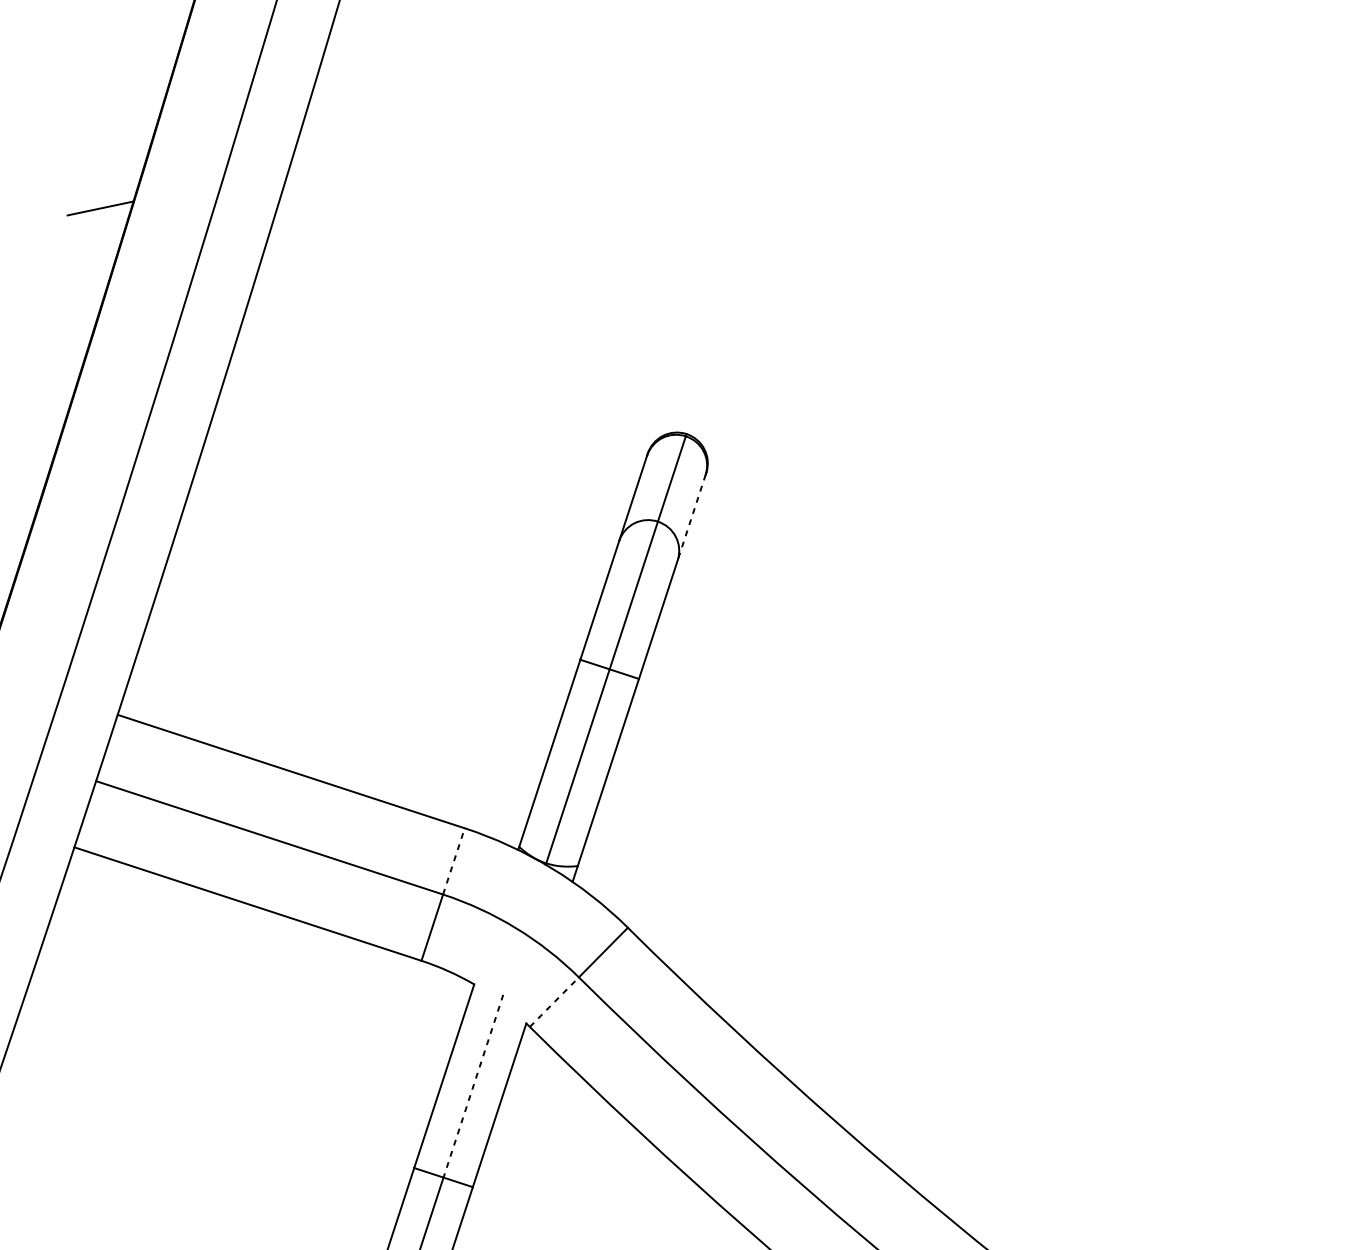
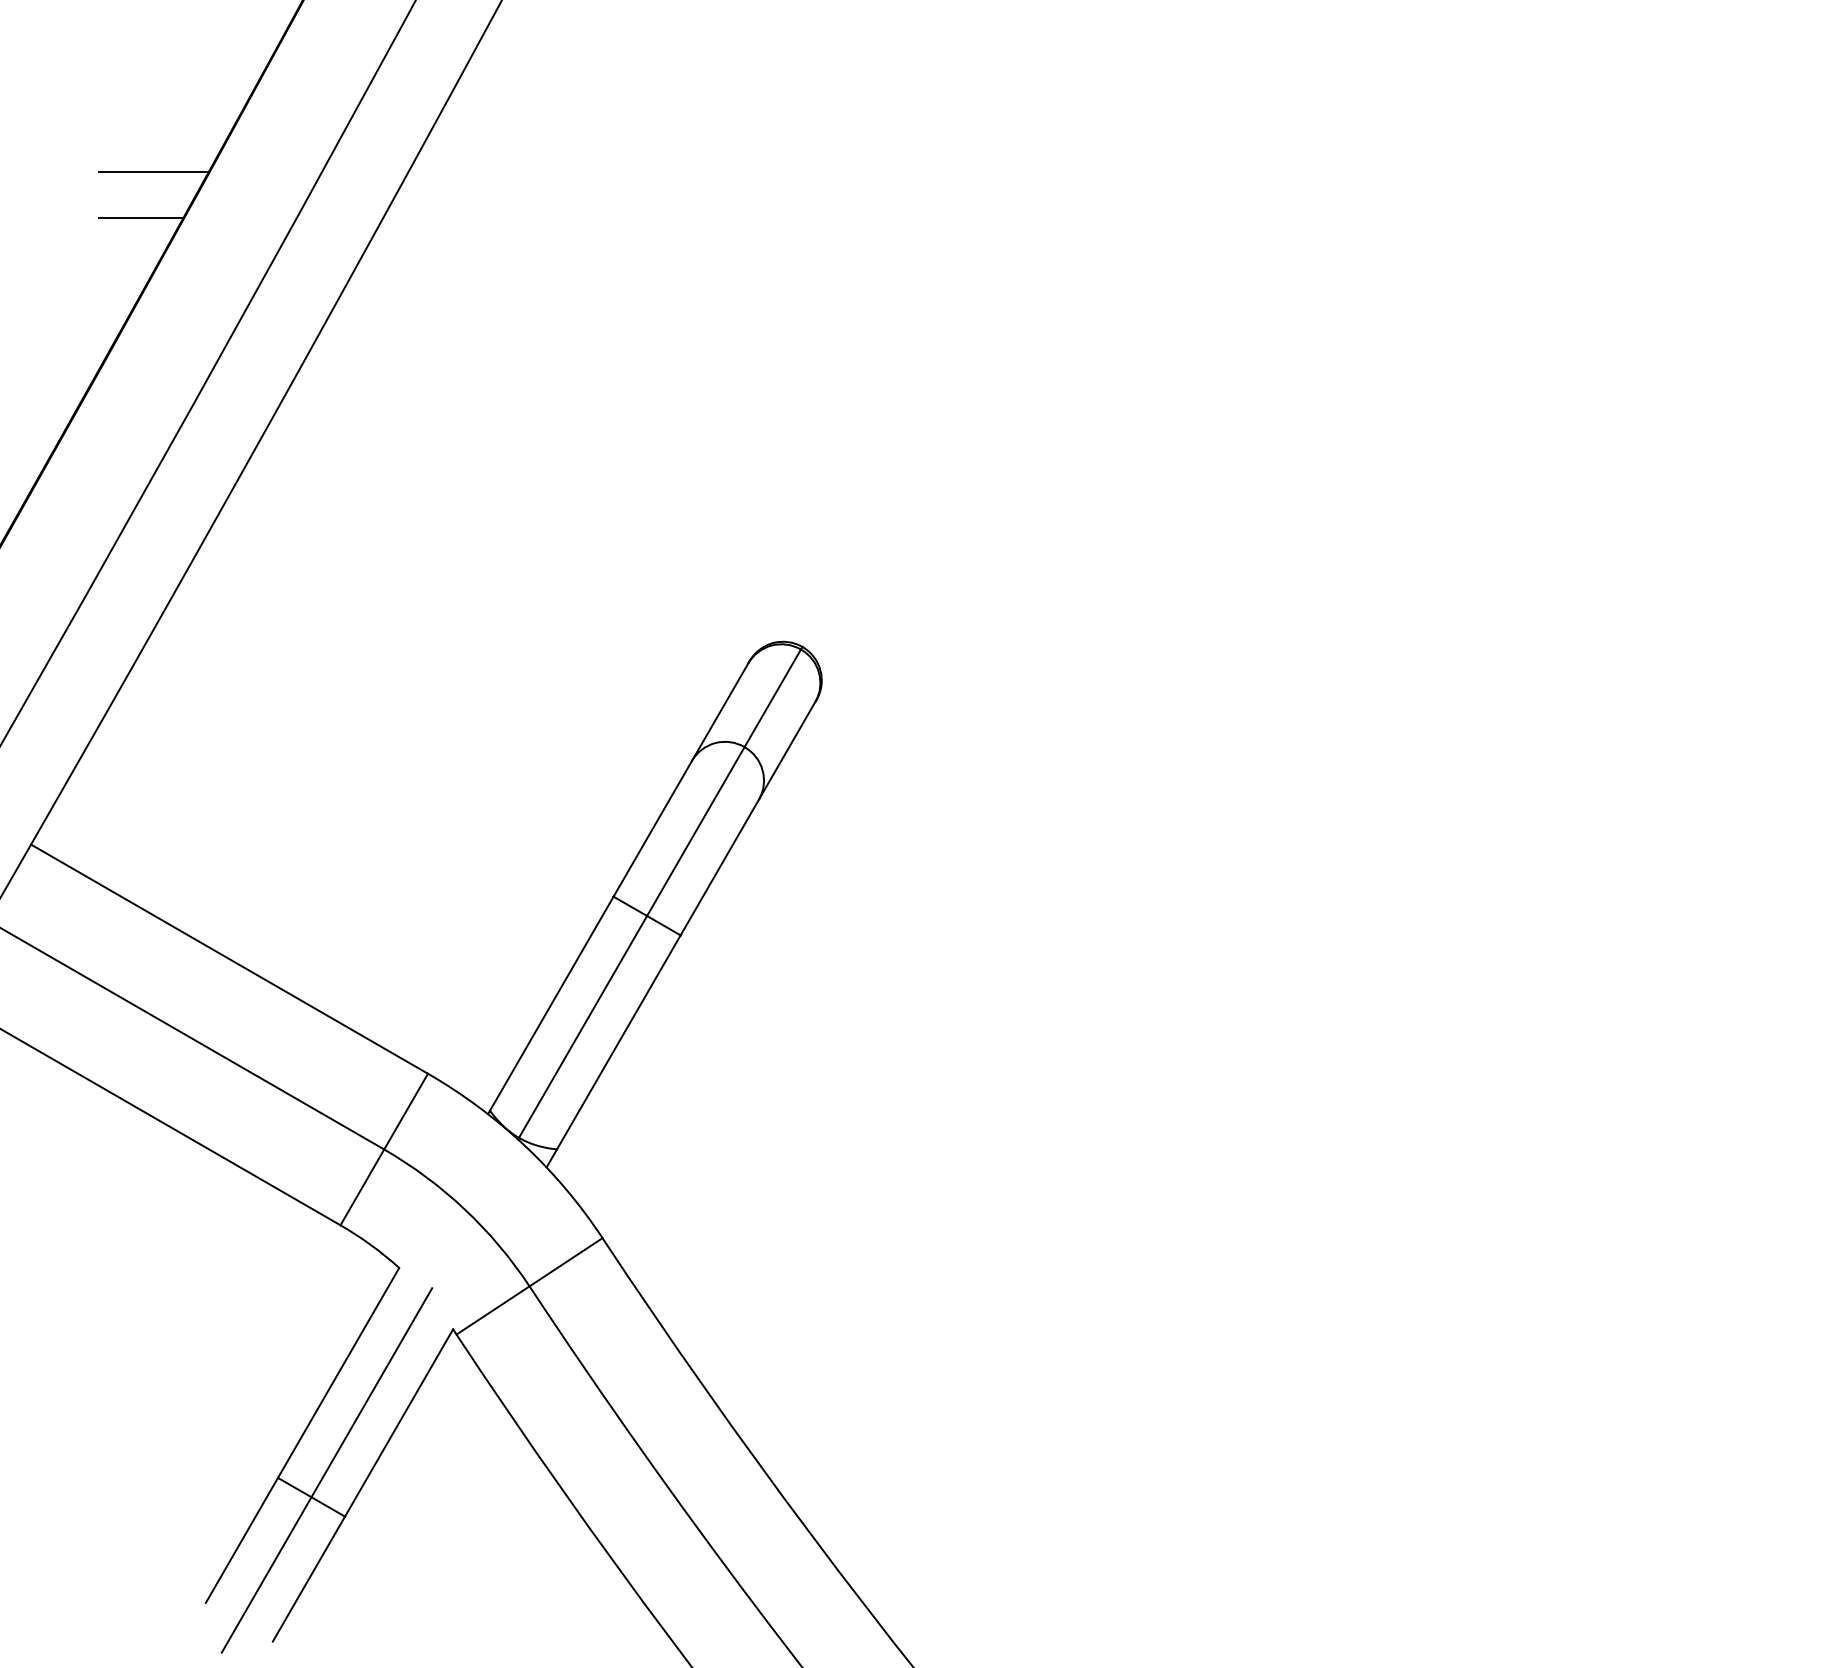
line: (102, 170) -> (153, 172), added
line: (691, 518) -> (786, 751), dashed -> solid
line: (454, 861) -> (406, 1111), dashed -> solid
line: (554, 1002) -> (493, 1310), dashed -> solid
line: (473, 1086) -> (371, 1392), dashed -> solid

